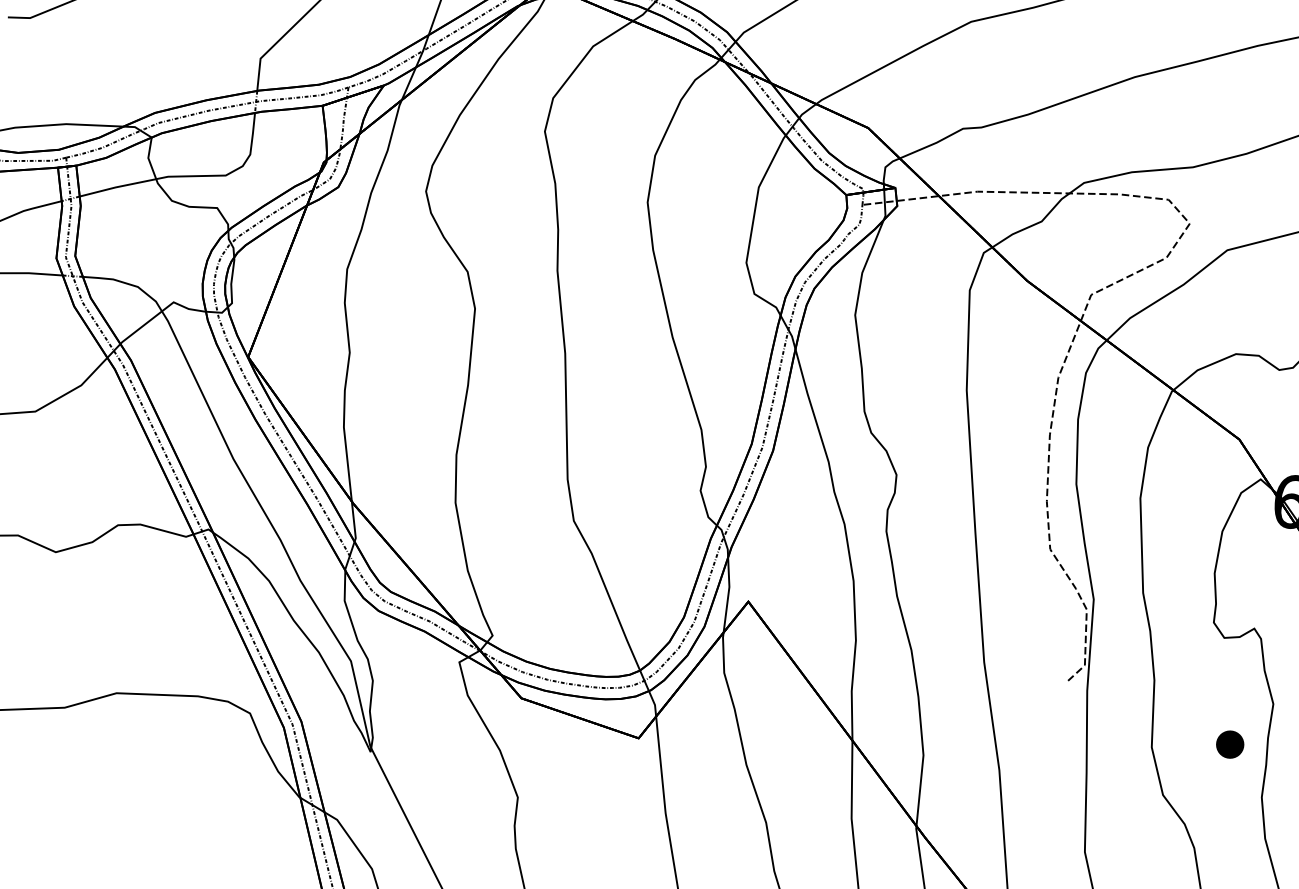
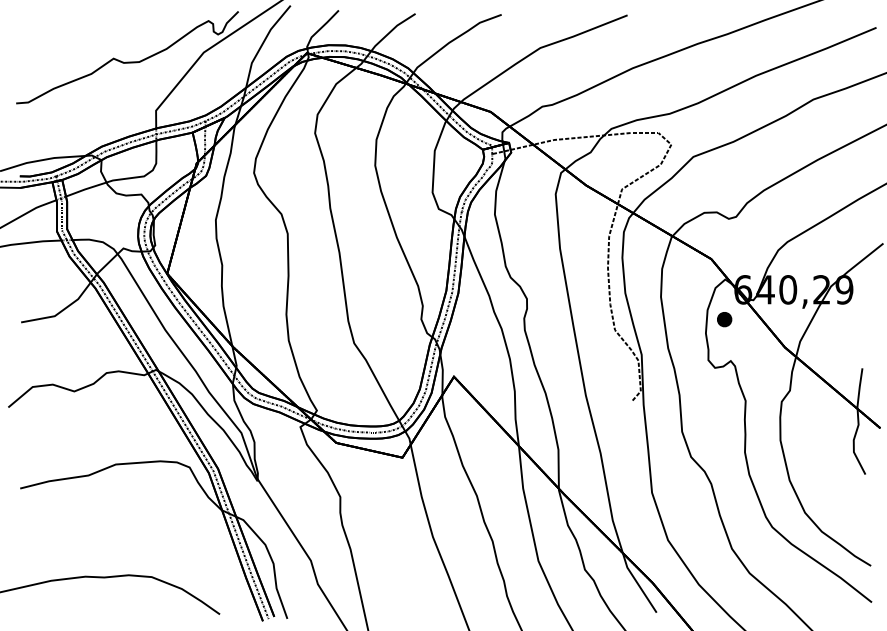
part: (1229, 744) -> (724, 319), moved

